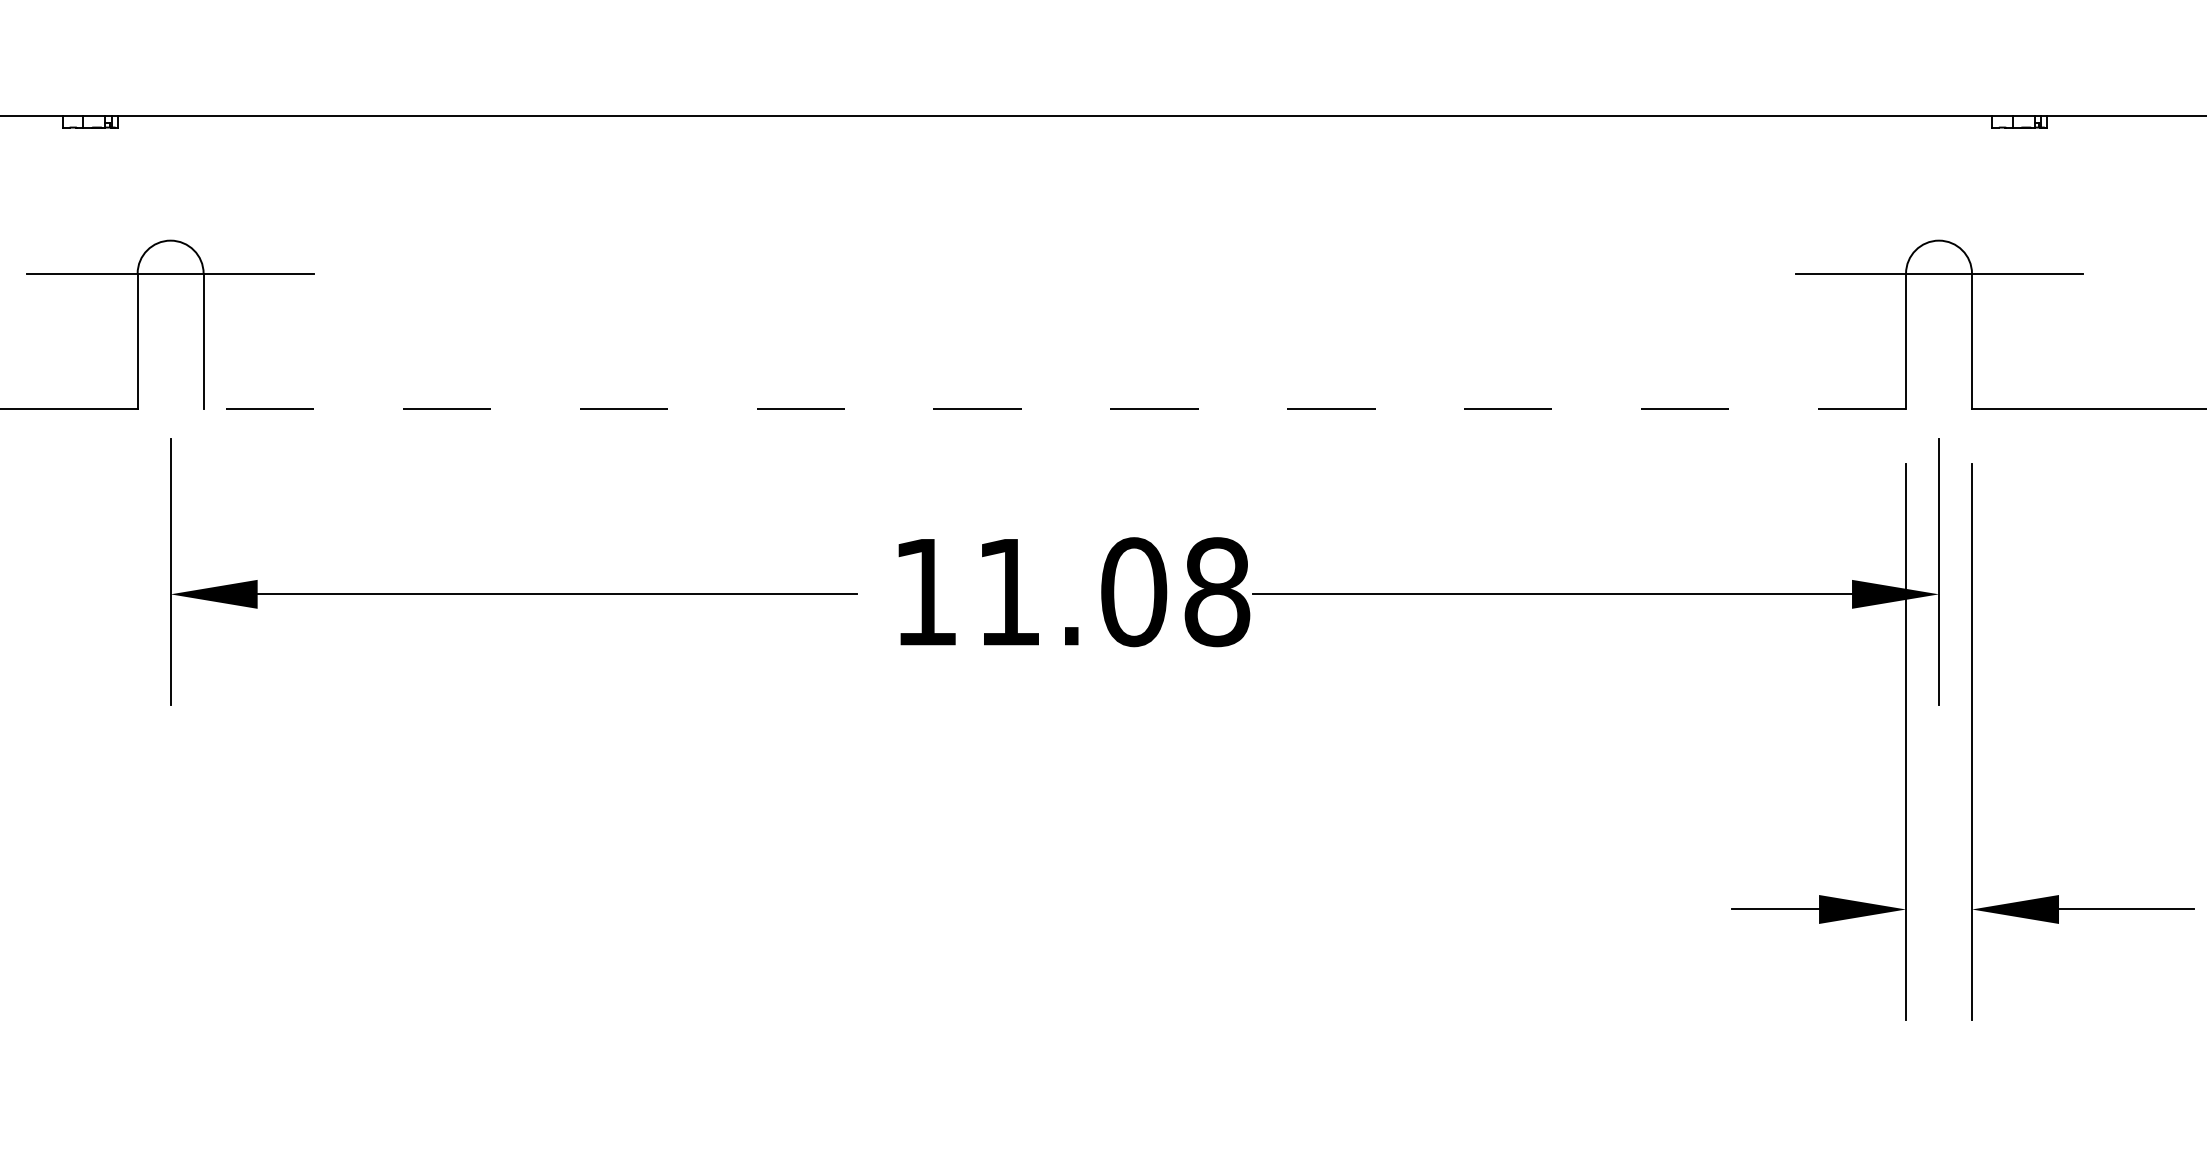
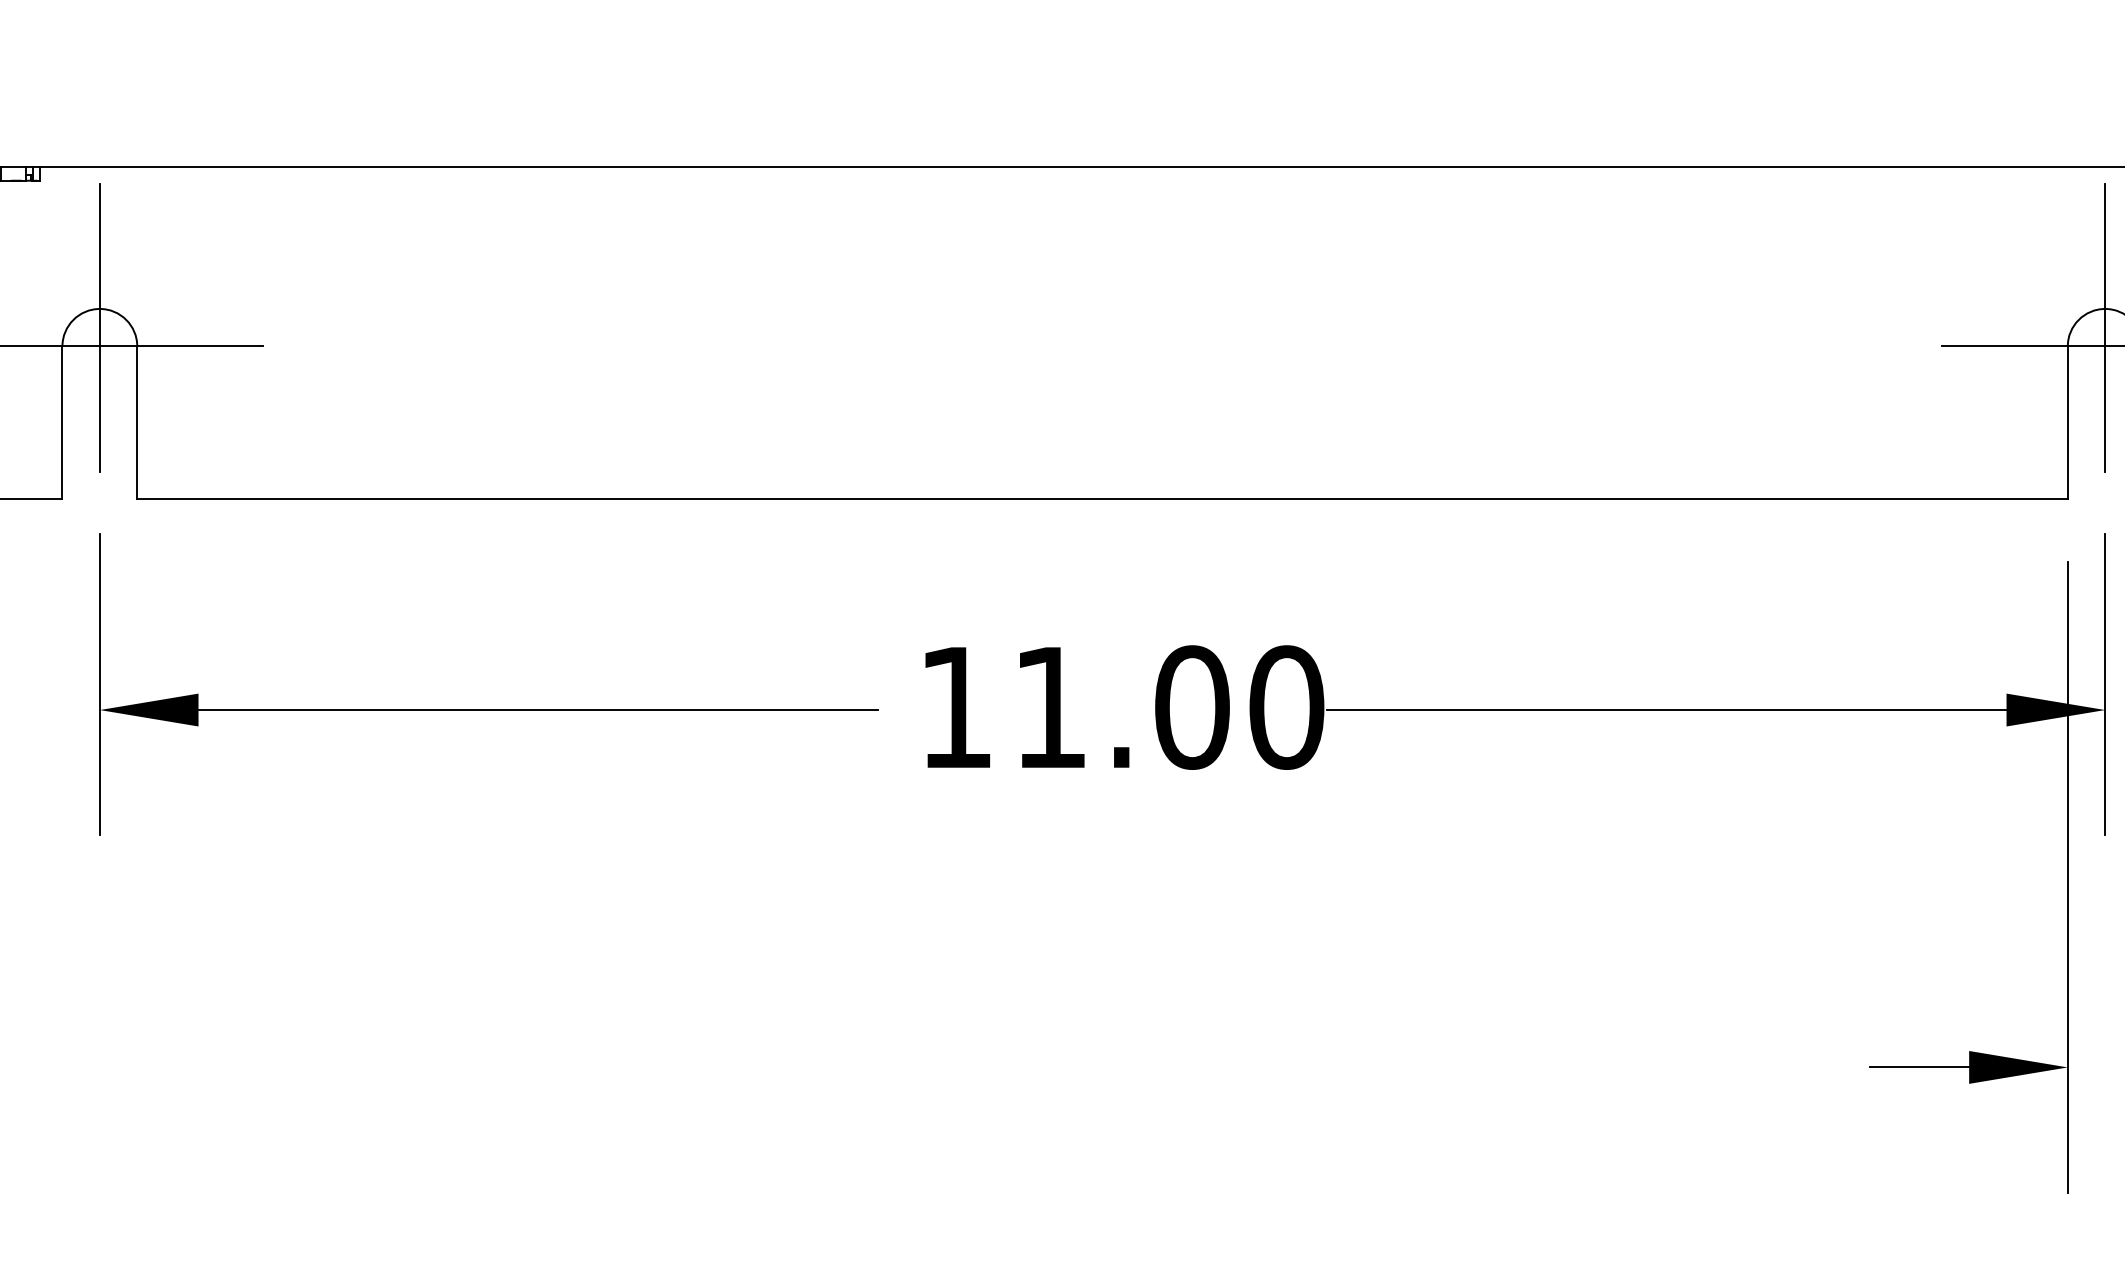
line: (170, 257) -> (99, 328), added
line: (1939, 257) -> (2105, 328), added
line: (1054, 408) -> (1102, 499), dashed -> solid
text: (1217, 591) -> (1286, 706), 11.08 -> 11.00

